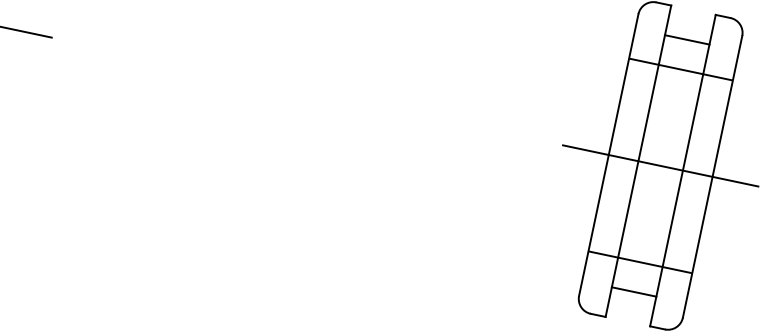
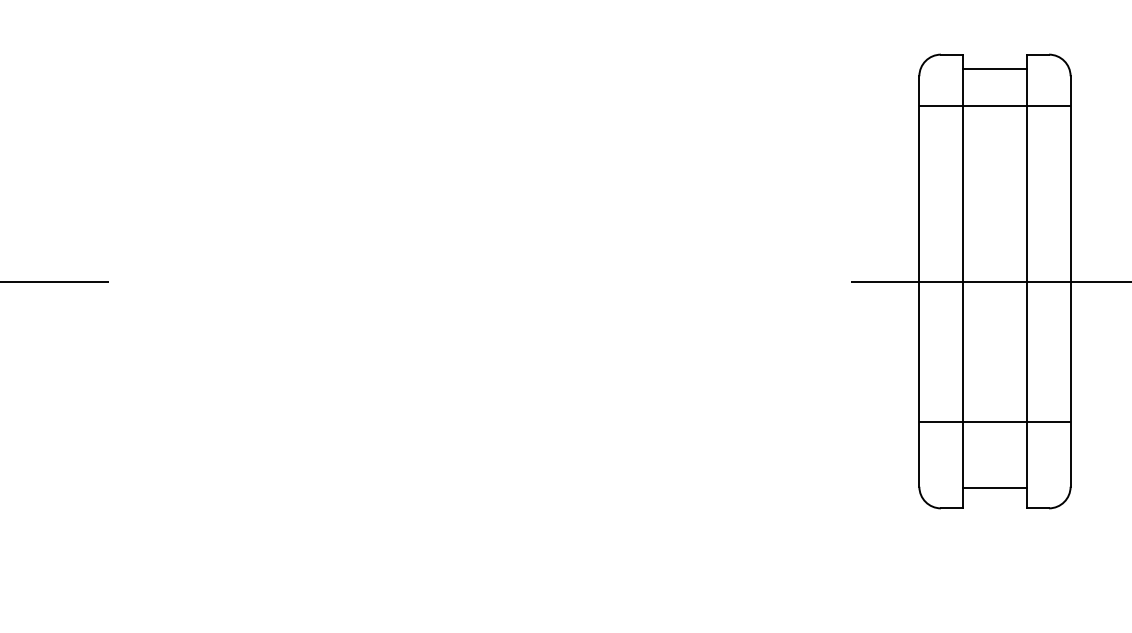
line: (686, 39) -> (994, 68), moved
line: (680, 69) -> (994, 106), moved
line: (633, 292) -> (994, 488), moved

